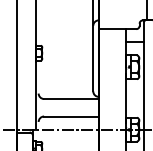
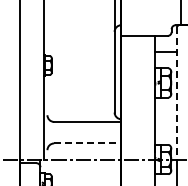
line: (144, 75) -> (177, 93), solid -> dashed
line: (71, 116) -> (87, 143), solid -> dashed

